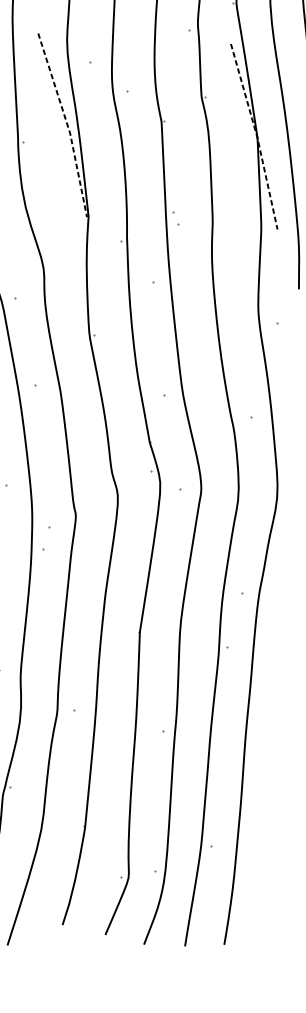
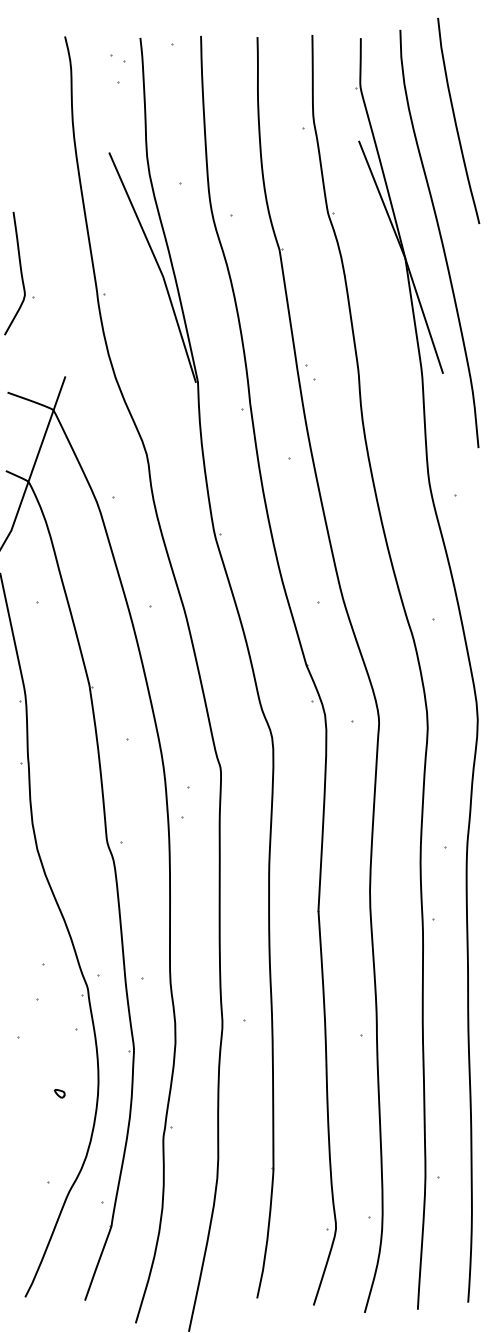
line: (67, 124) -> (158, 266), dashed -> solid
line: (257, 136) -> (404, 256), dashed -> solid

